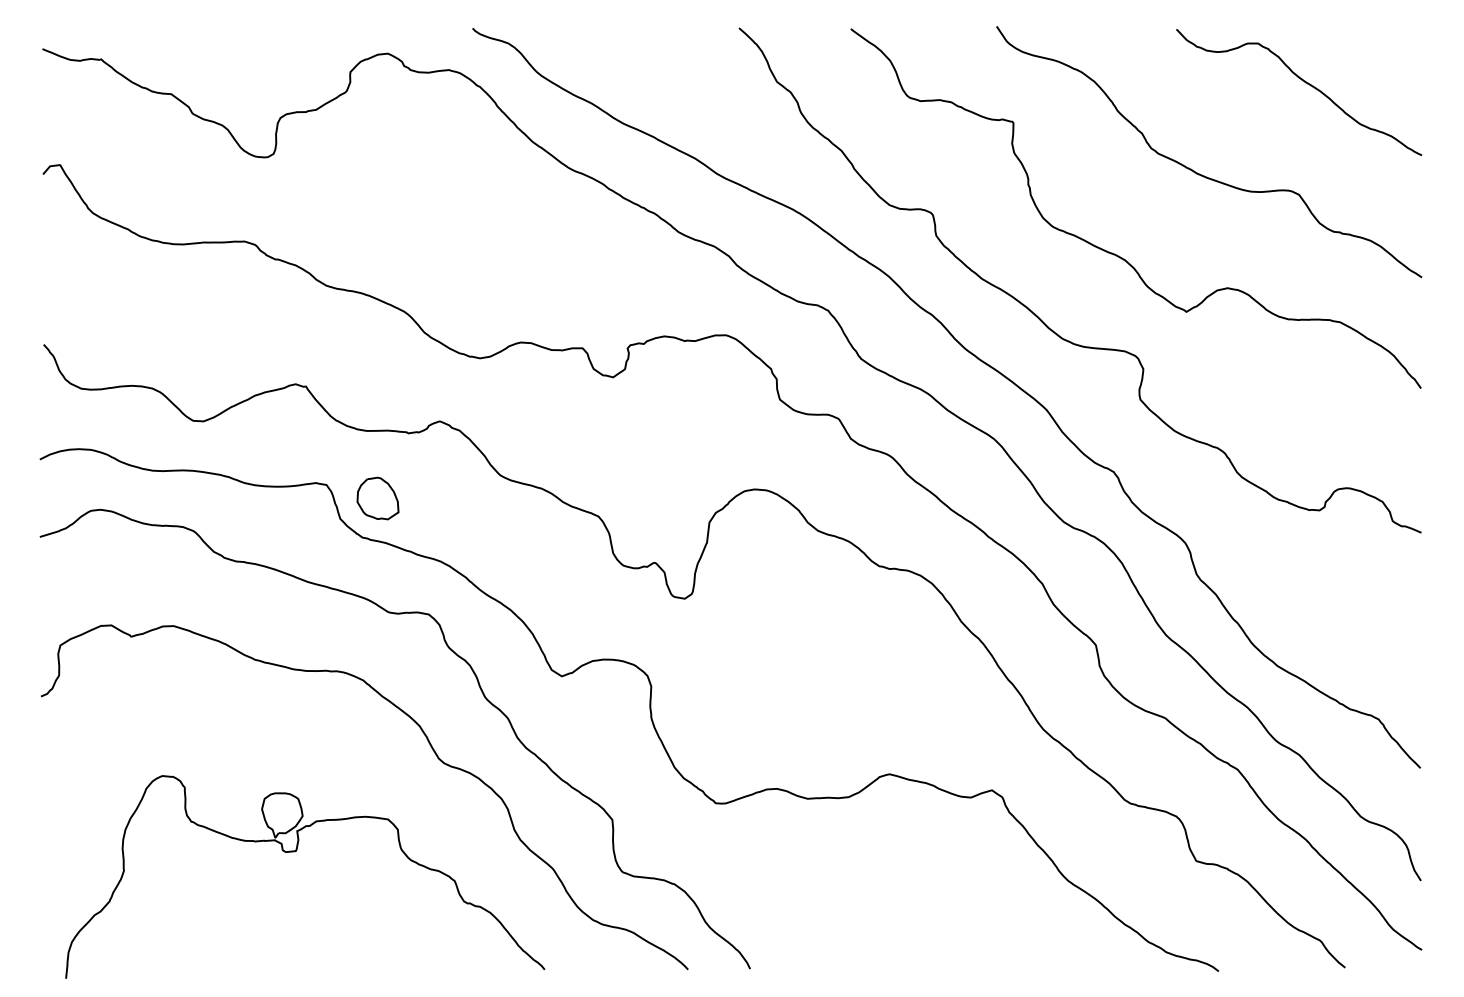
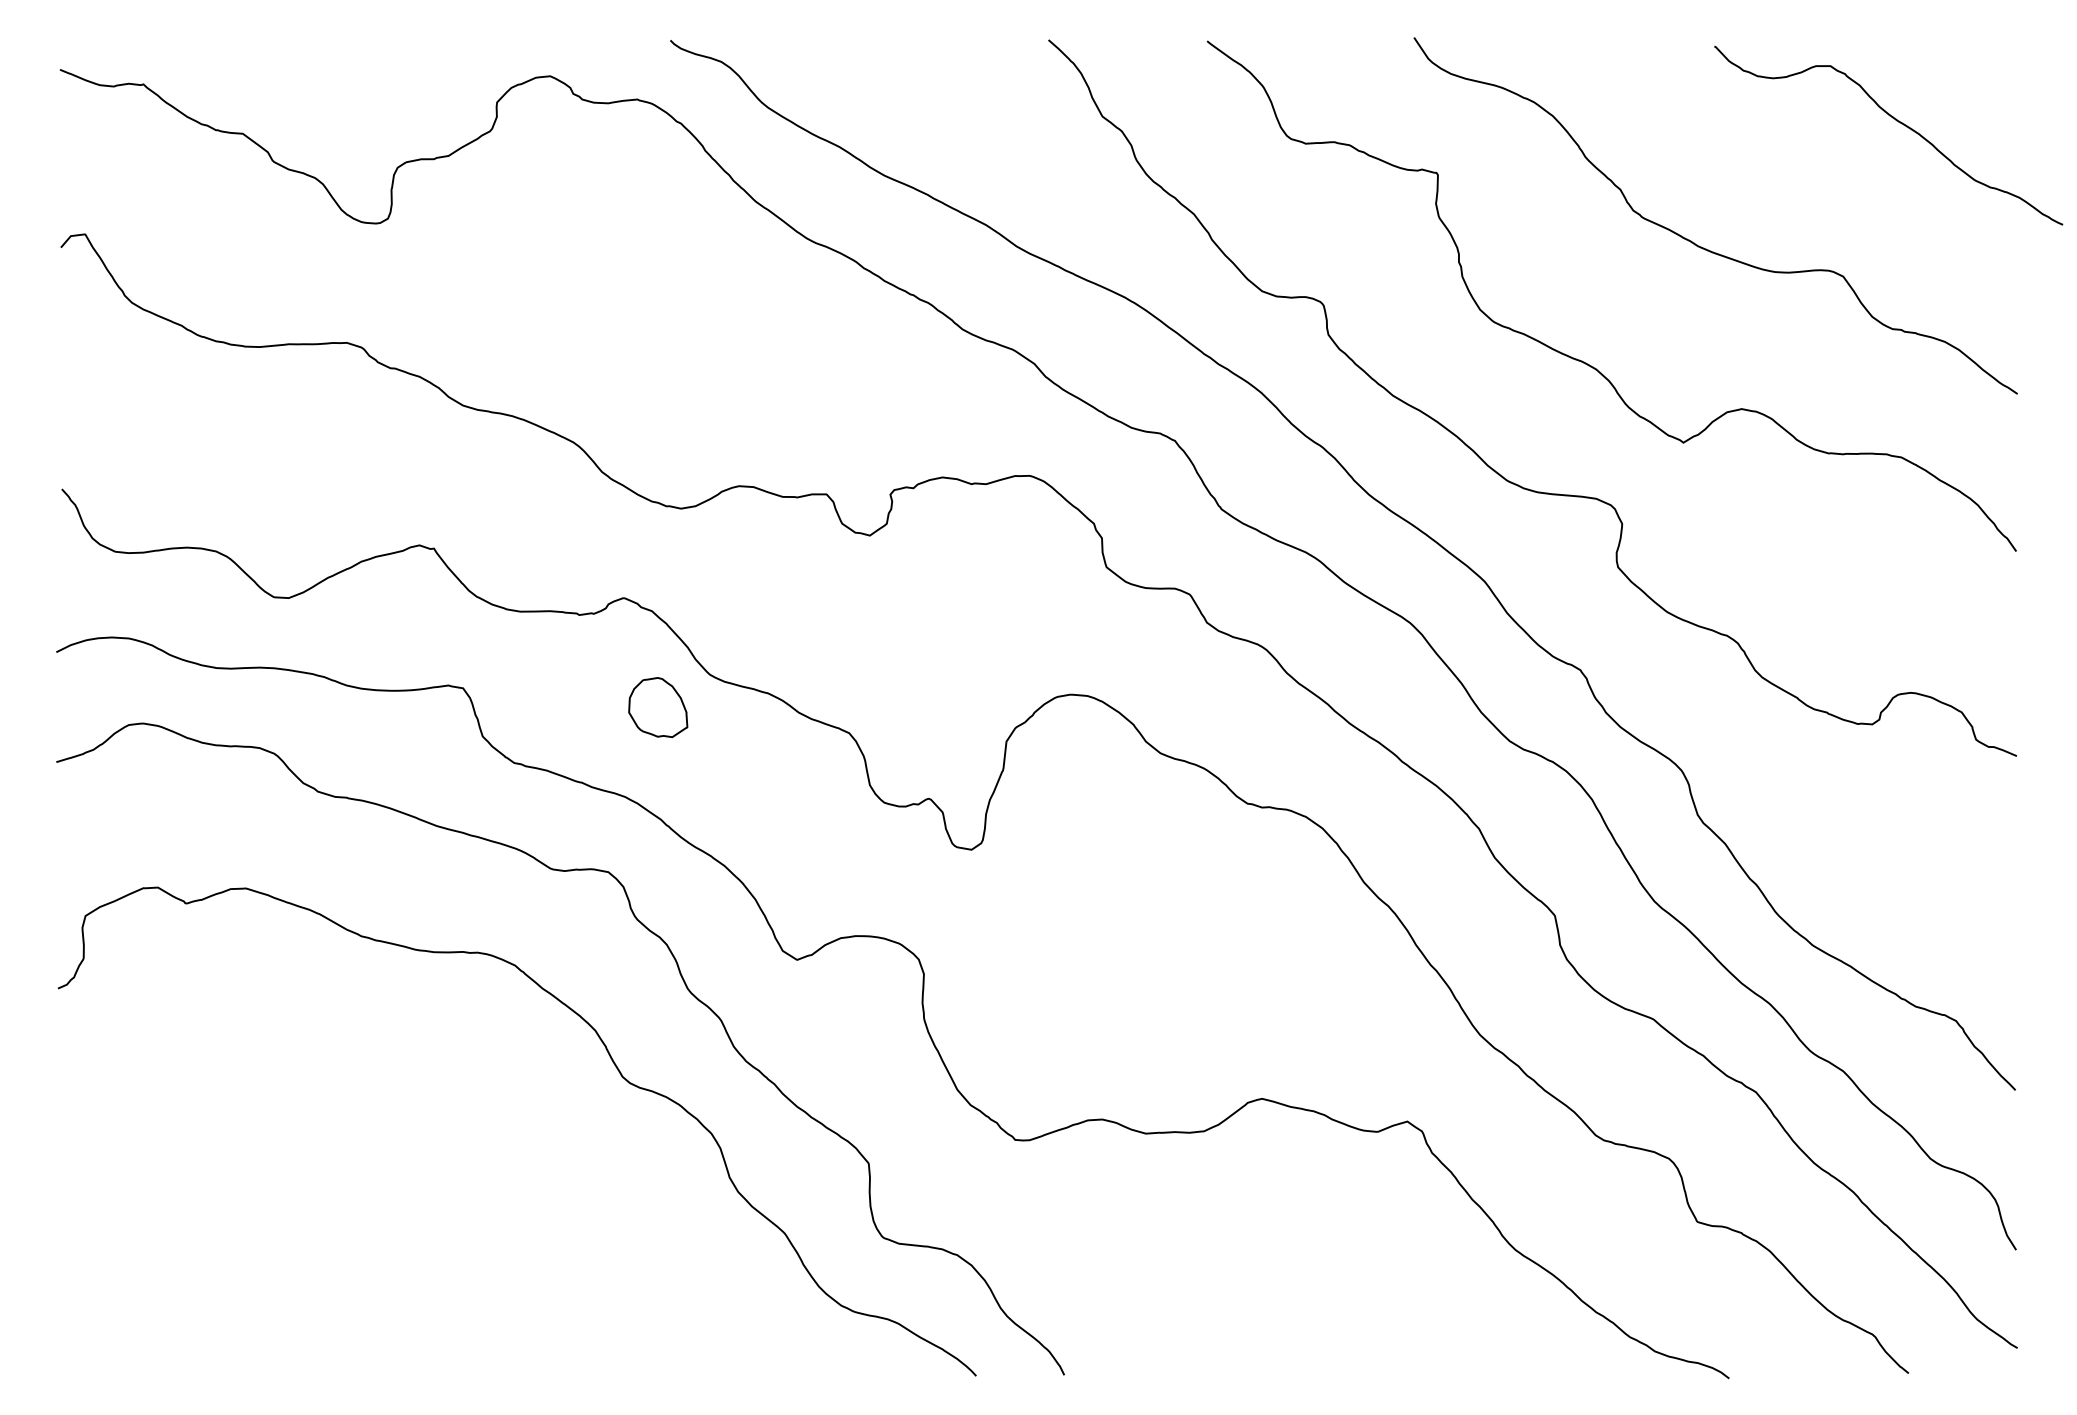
curve: (1305, 83) -> (1897, 122), moved
part: (377, 498) -> (657, 707), moved
part: (294, 852) -> (417, 1209), removed

